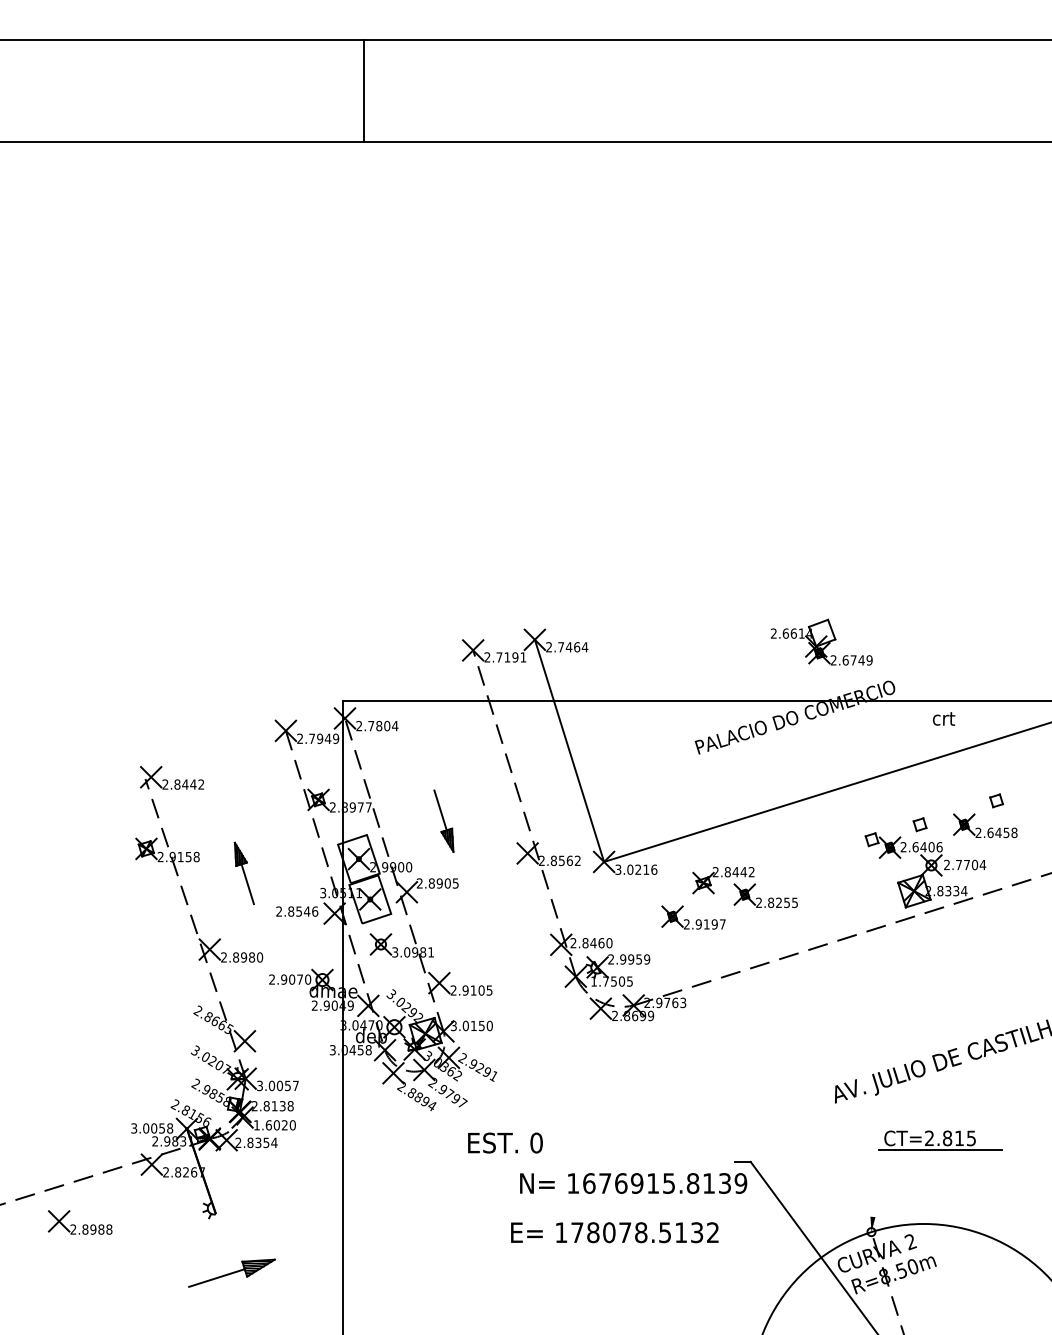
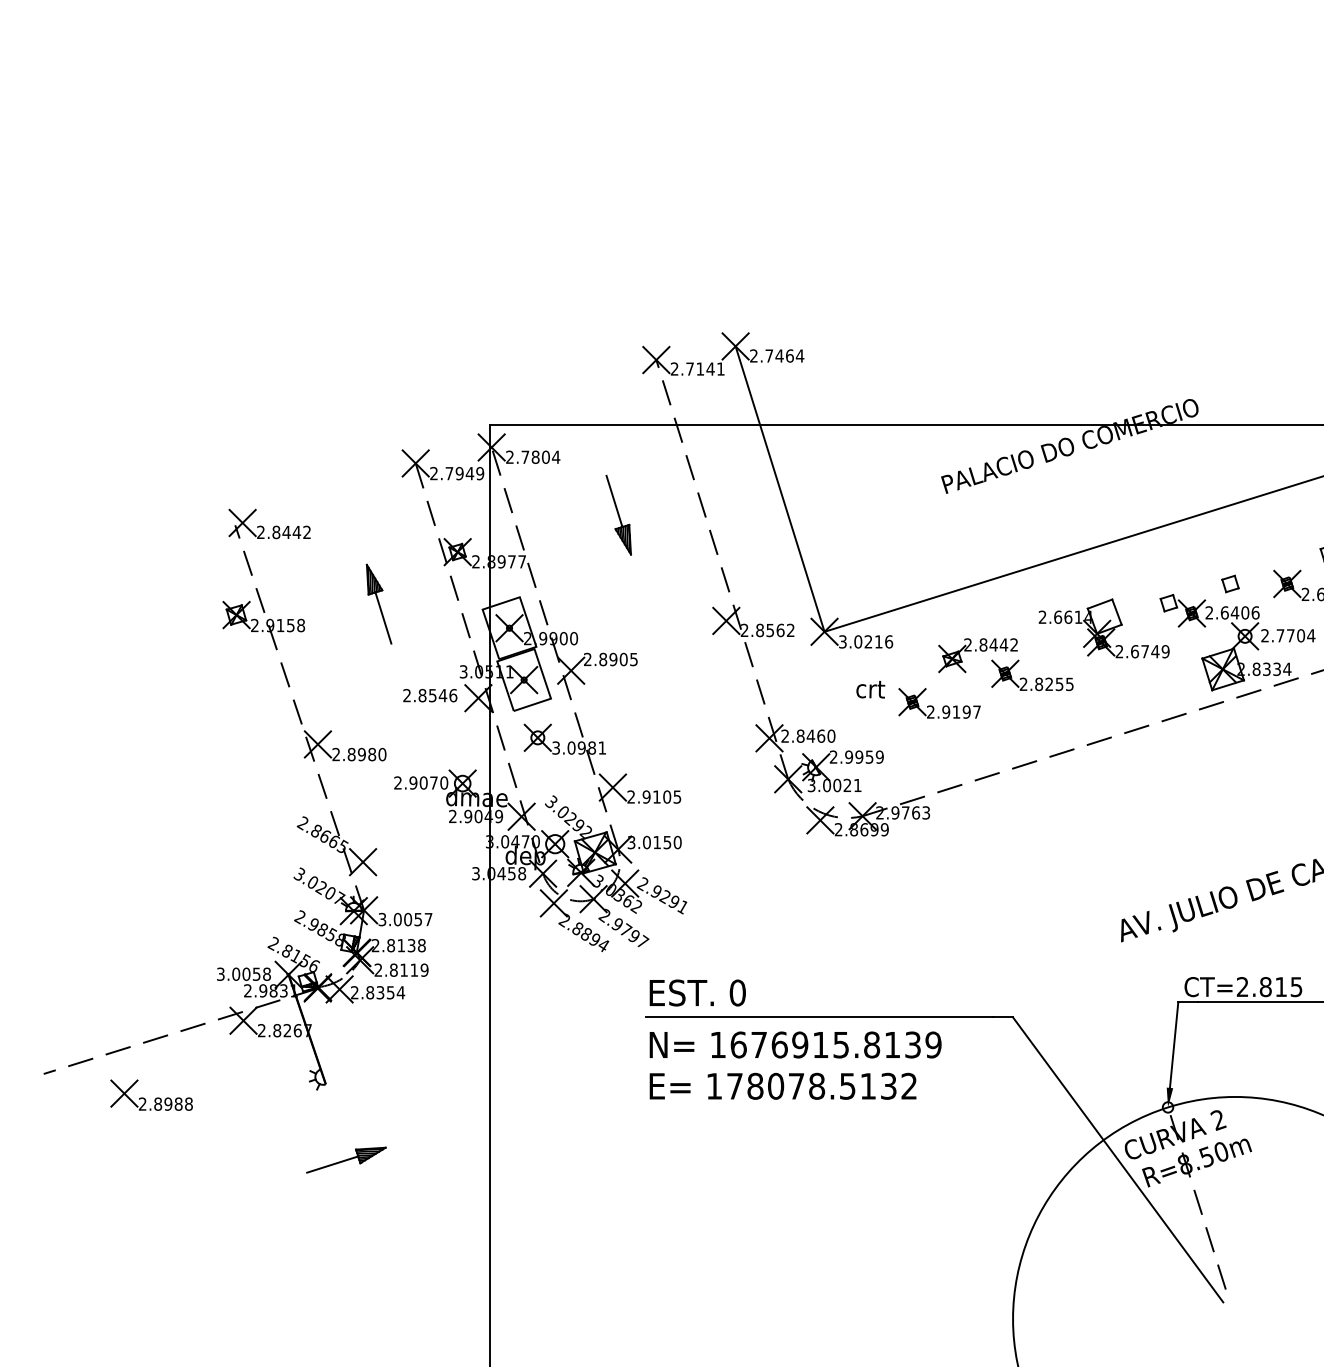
part: (821, 641) -> (1103, 627), moved
text: (515, 657) -> (710, 369), 2.7191 -> 2.7141
text: (944, 718) -> (871, 689), moved
part: (443, 820) -> (618, 514), moved
part: (243, 873) -> (377, 604), moved
text: (611, 981) -> (834, 785), 1.7505 -> 3.0021
text: (274, 1125) -> (401, 970), 1.6020 -> 2.8119
line: (600, 1161) -> (819, 1016), added
text: (633, 1183) -> (795, 1044), moved
line: (875, 1183) -> (1173, 1044), added
text: (614, 1232) -> (782, 1086), moved
part: (231, 1272) -> (345, 1159), size x0.71

